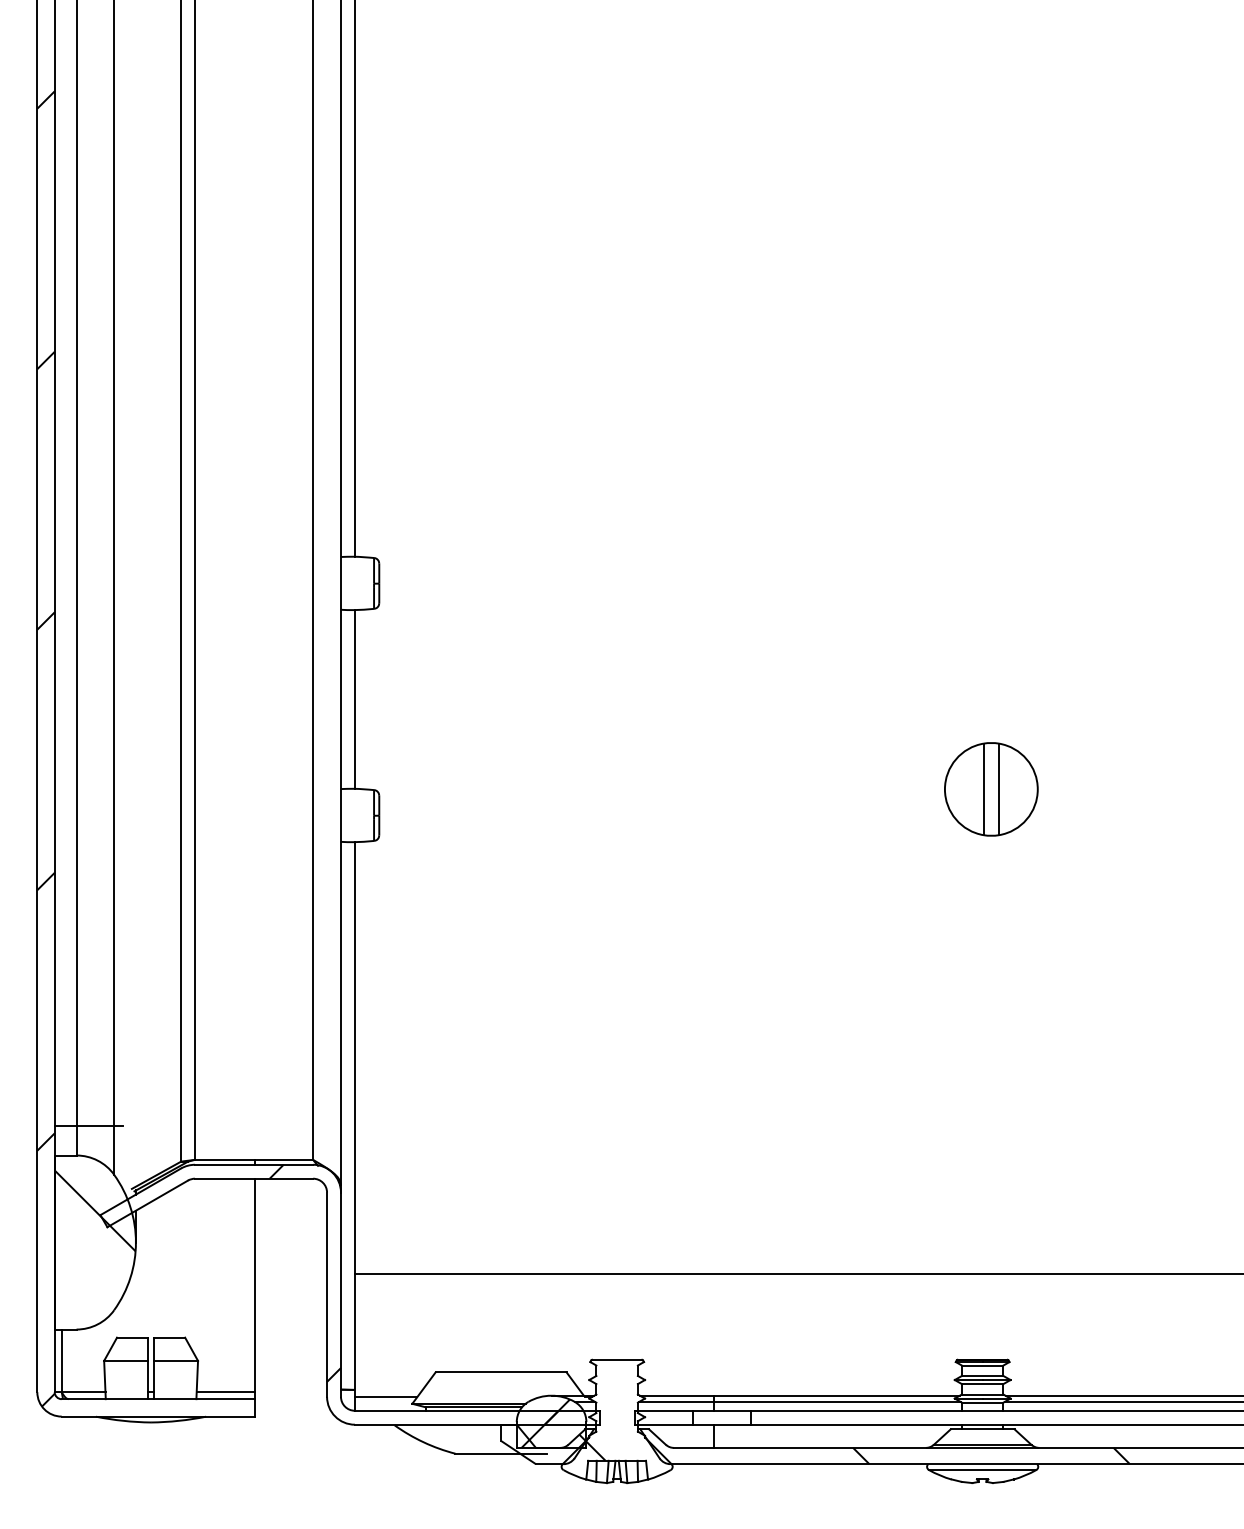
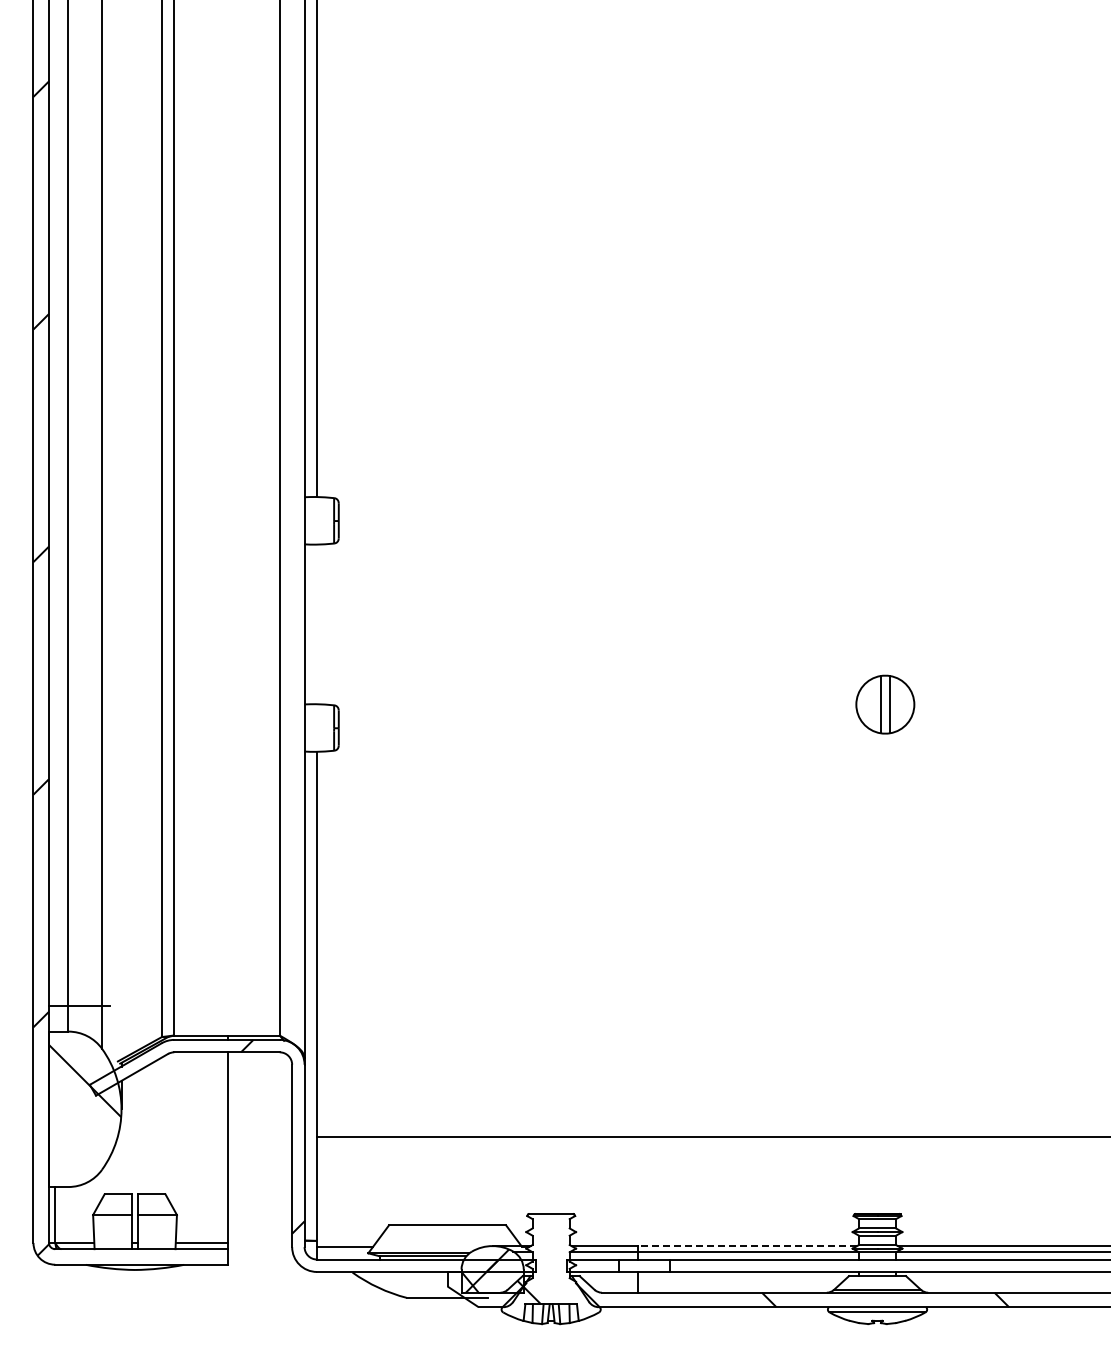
line: (355, 699) -> (317, 624), removed
part: (991, 789) -> (885, 704), size x0.7
line: (837, 1396) -> (747, 1246), solid -> dashed

